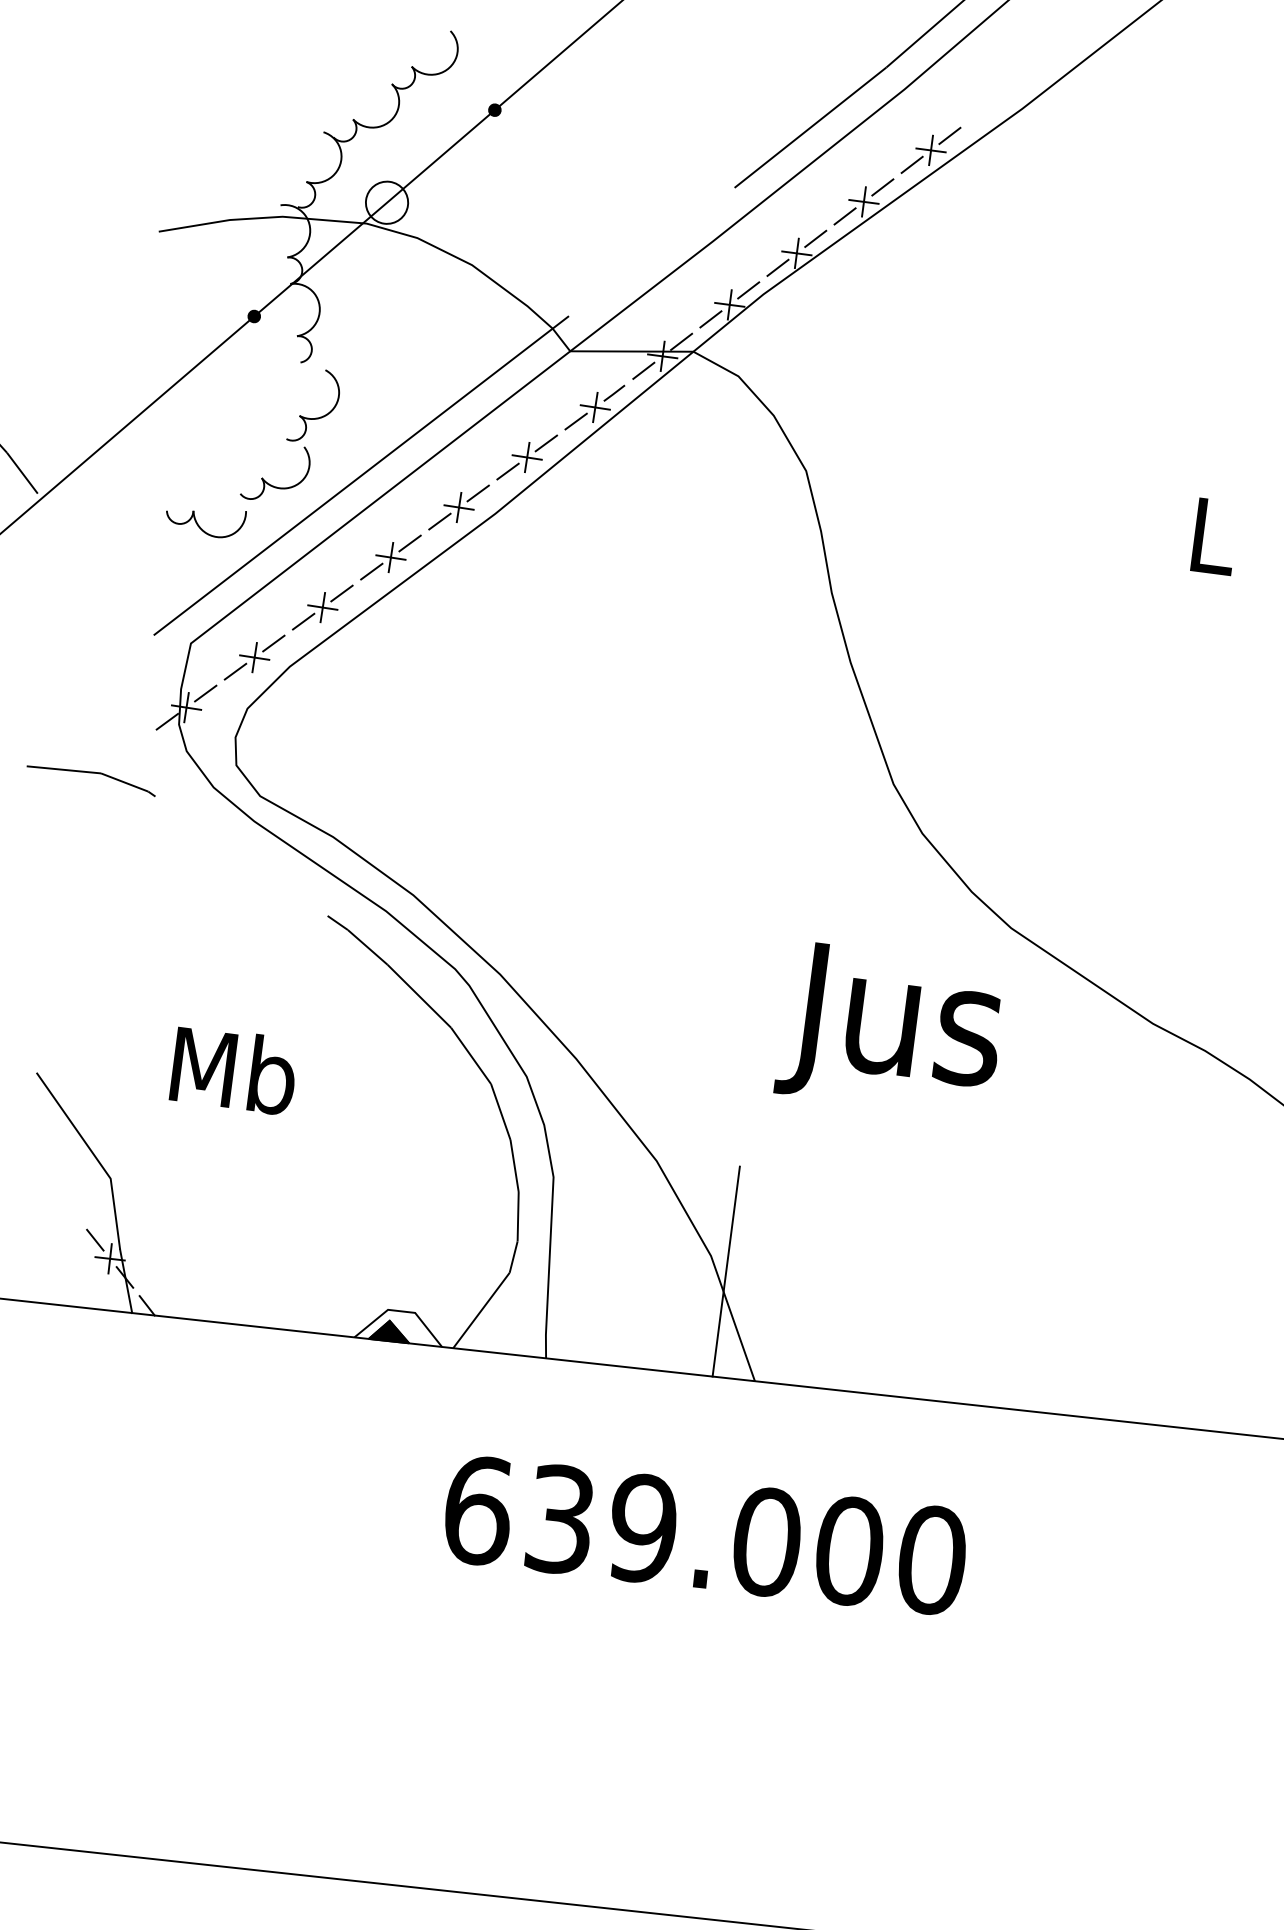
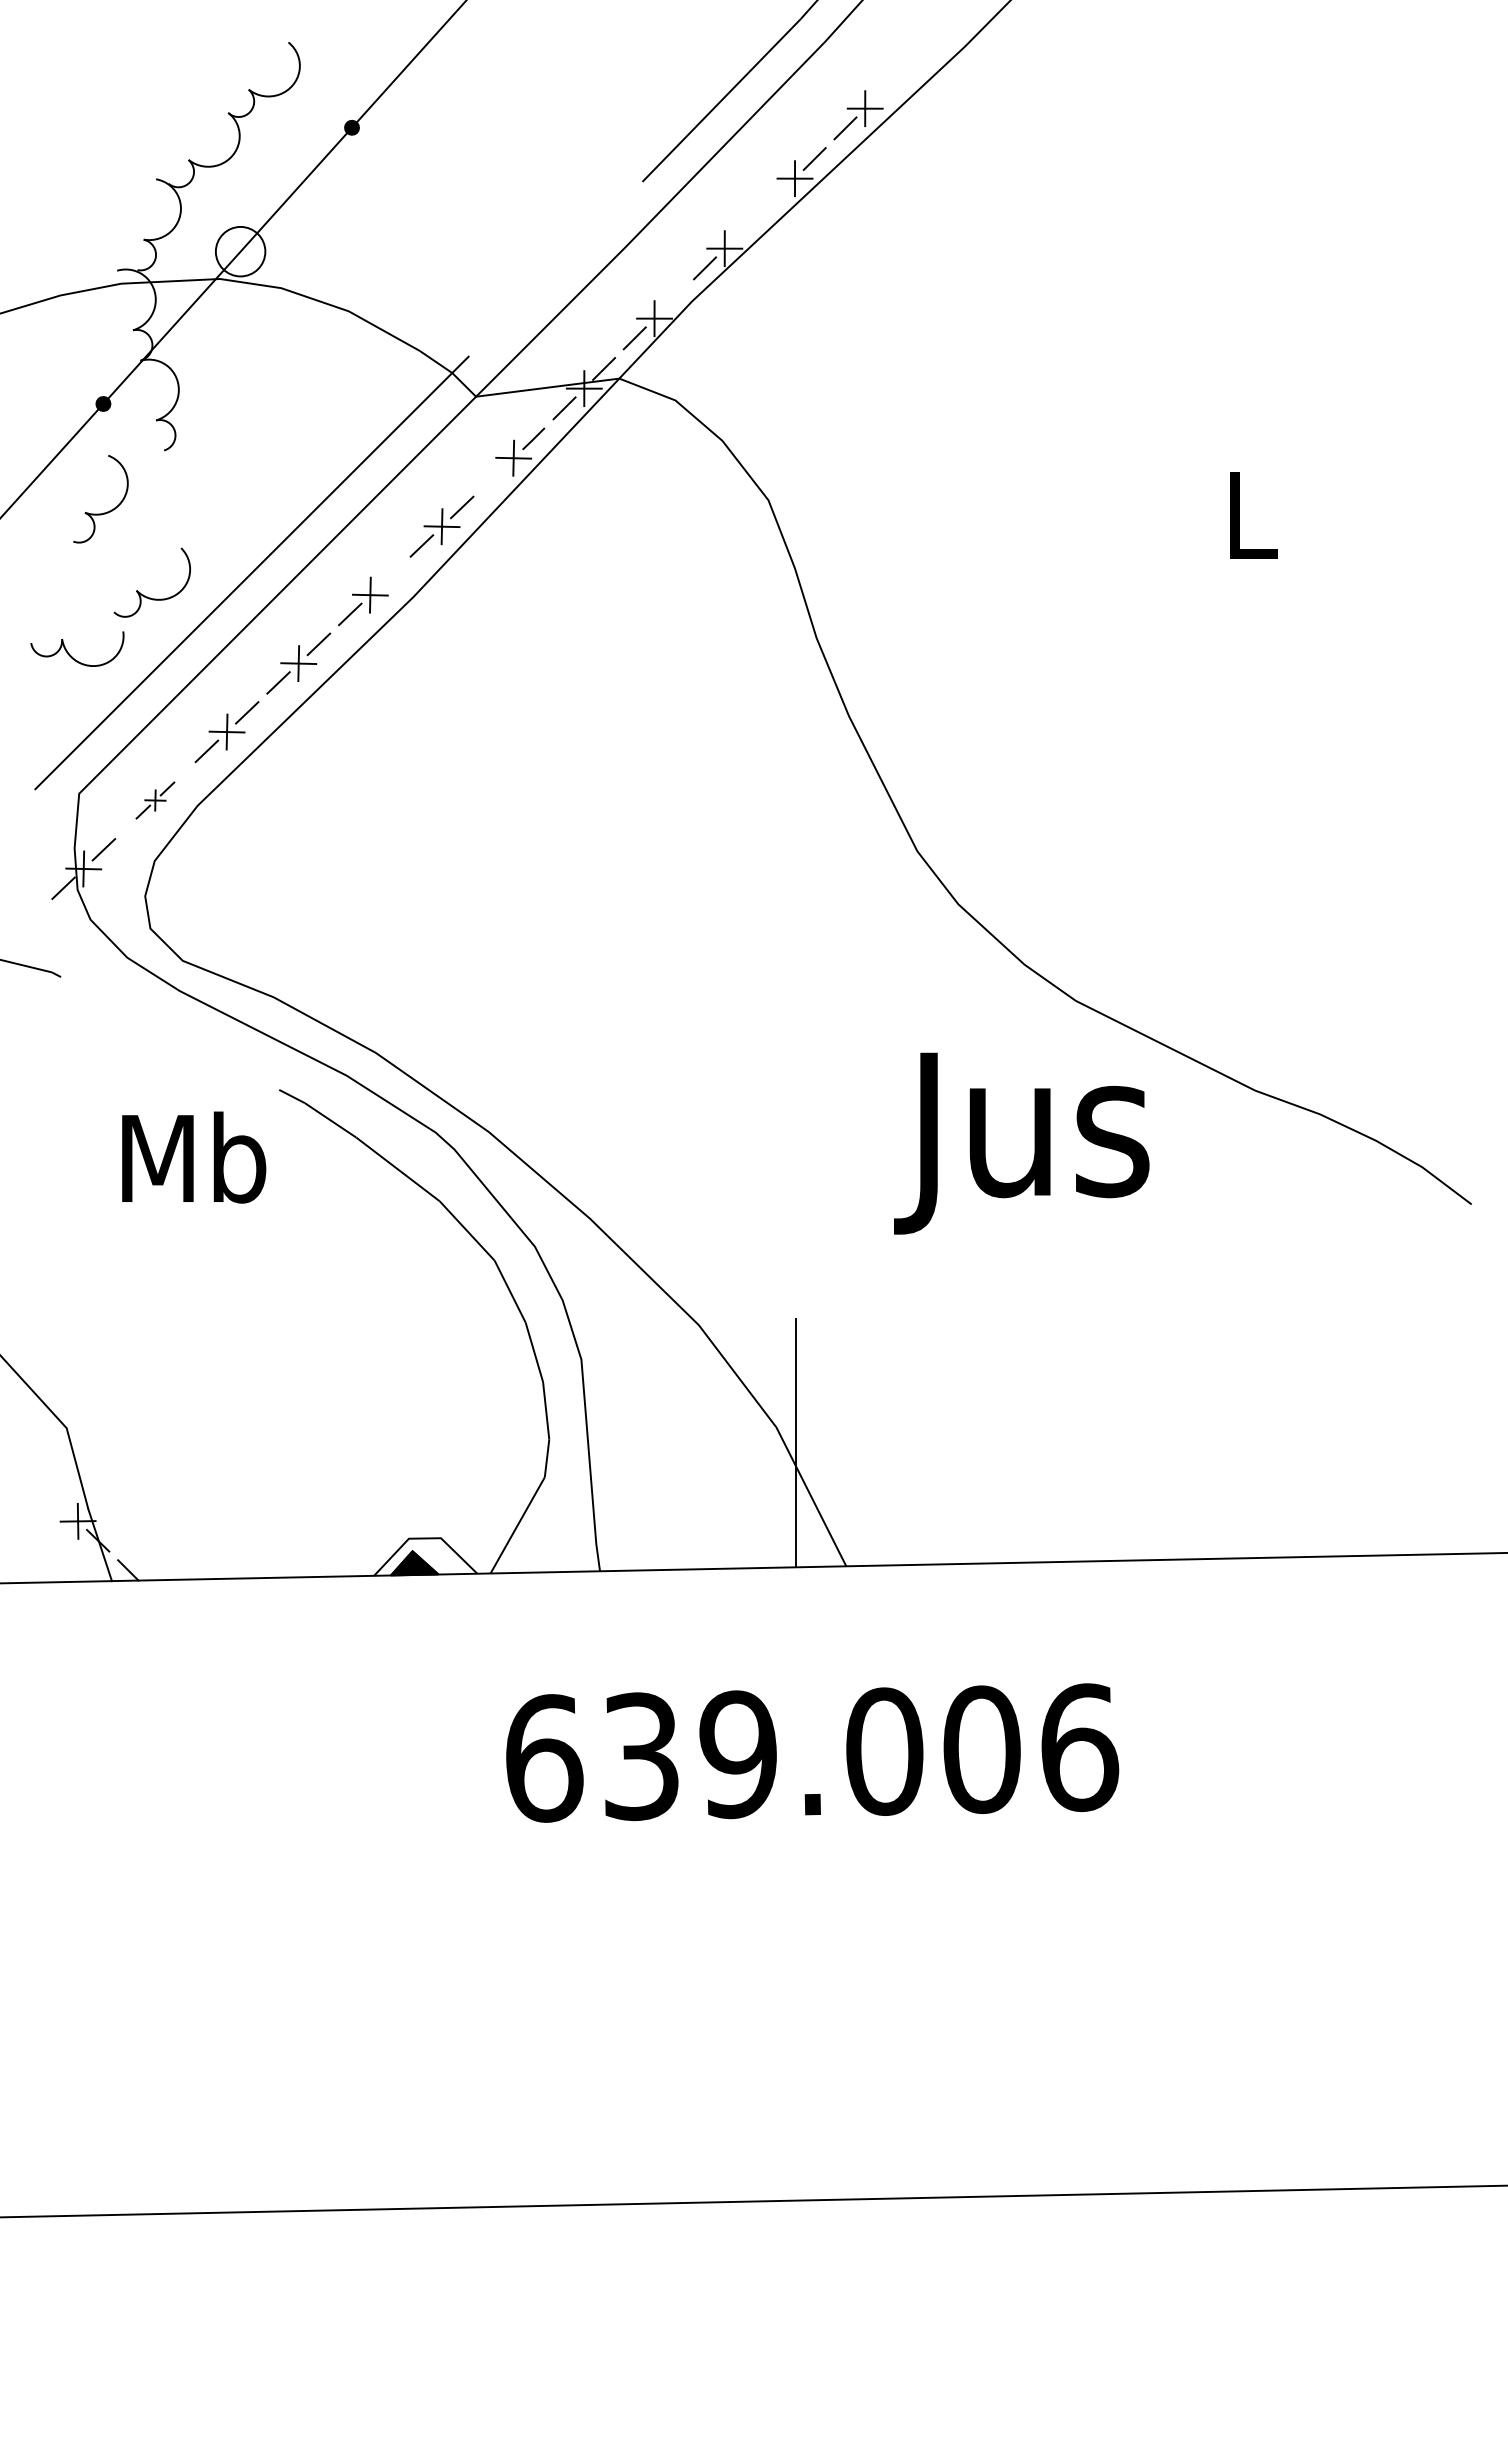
line: (949, 135) -> (884, 88), removed
line: (845, 216) -> (775, 198), removed
line: (815, 238) -> (744, 228), removed
line: (748, 290) -> (674, 298), removed
part: (315, 417) -> (103, 512), moved
line: (576, 421) -> (493, 477), removed
line: (478, 493) -> (390, 575), removed
part: (254, 657) -> (155, 800), size x0.6
text: (890, 1030) -> (1021, 1143), moved
text: (234, 1070) -> (194, 1157), moved
line: (94, 1239) -> (57, 1501), removed
text: (933, 1560) -> (1080, 1747), 639.000 -> 639.006

